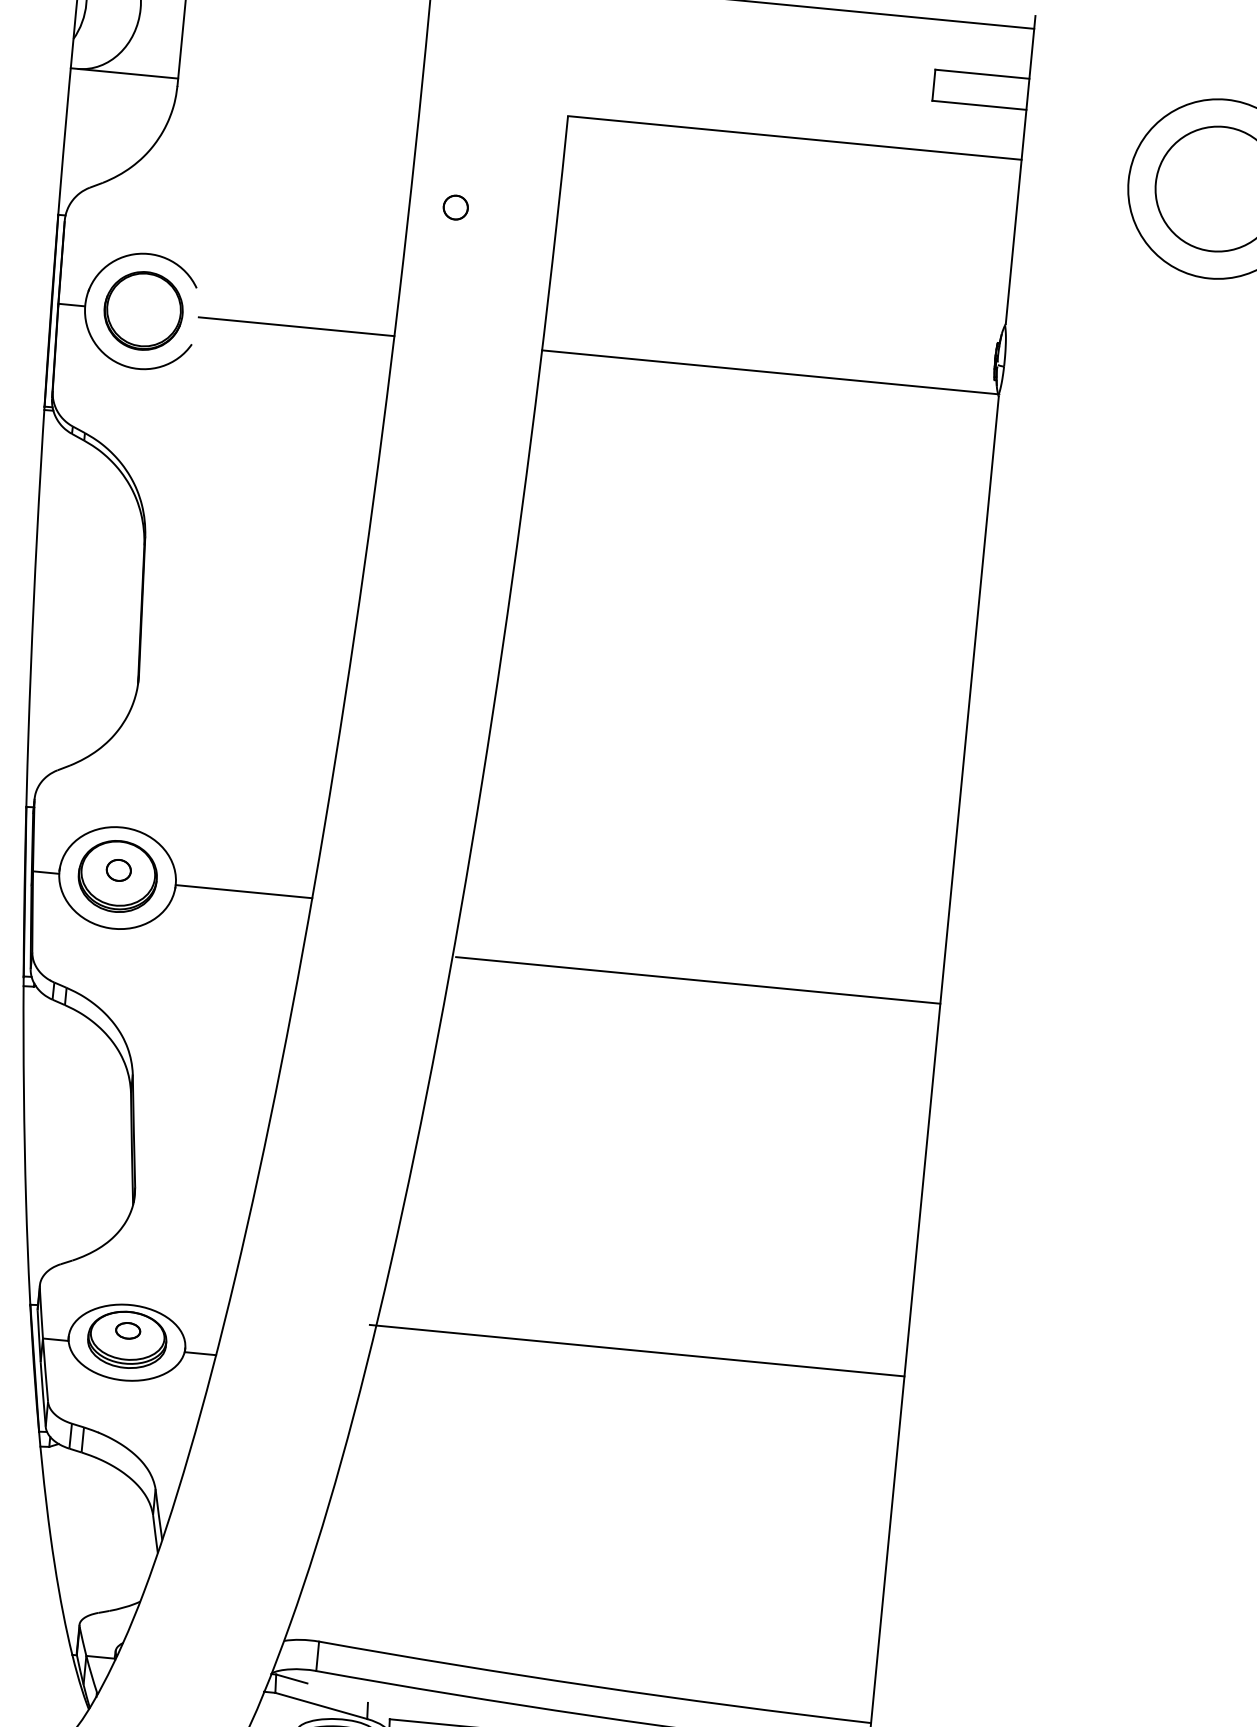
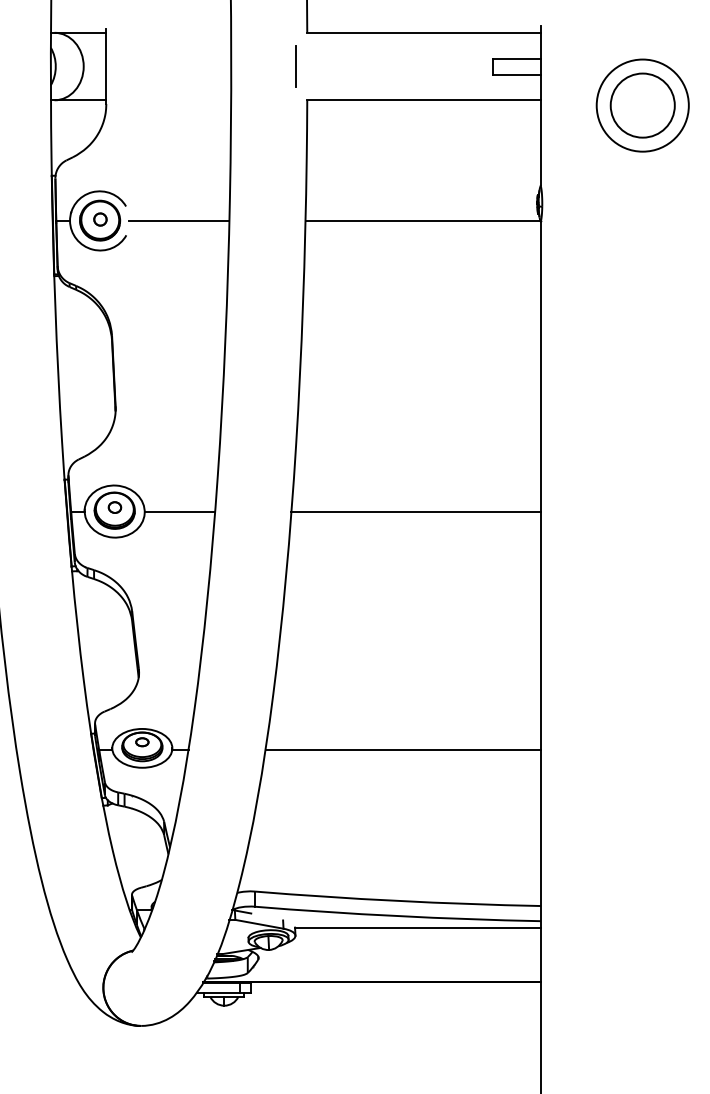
line: (553, 48) -> (296, 66), added
part: (455, 207) -> (100, 219), moved
line: (698, 980) -> (416, 512), moved
line: (637, 1350) -> (403, 750), moved

